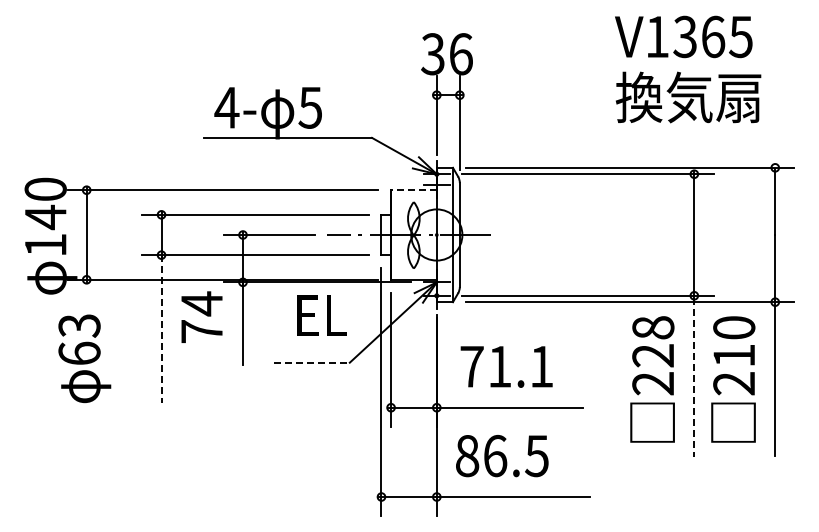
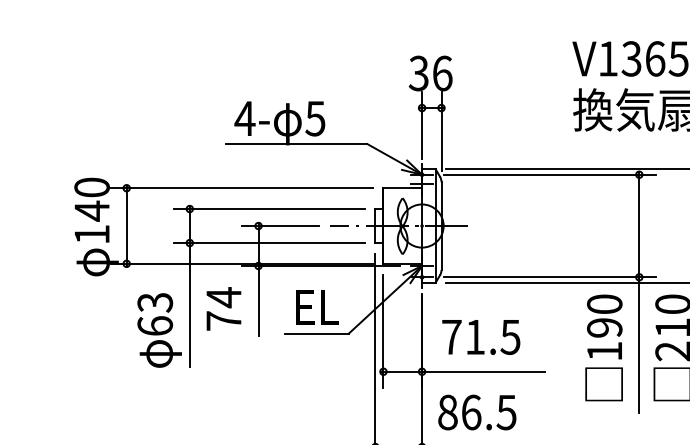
line: (413, 190) -> (402, 188), dashed -> solid
text: (321, 315) -> (317, 307), moved
text: (201, 316) -> (223, 308), moved
line: (161, 328) -> (189, 304), dashed -> solid
text: (653, 355) -> (604, 327), 228 -> 190
text: (84, 358) -> (159, 330), moved
line: (311, 362) -> (316, 333), dashed -> solid
text: (541, 366) -> (510, 336), 71.1 -> 71.5
line: (694, 378) -> (639, 347), dashed -> solid

